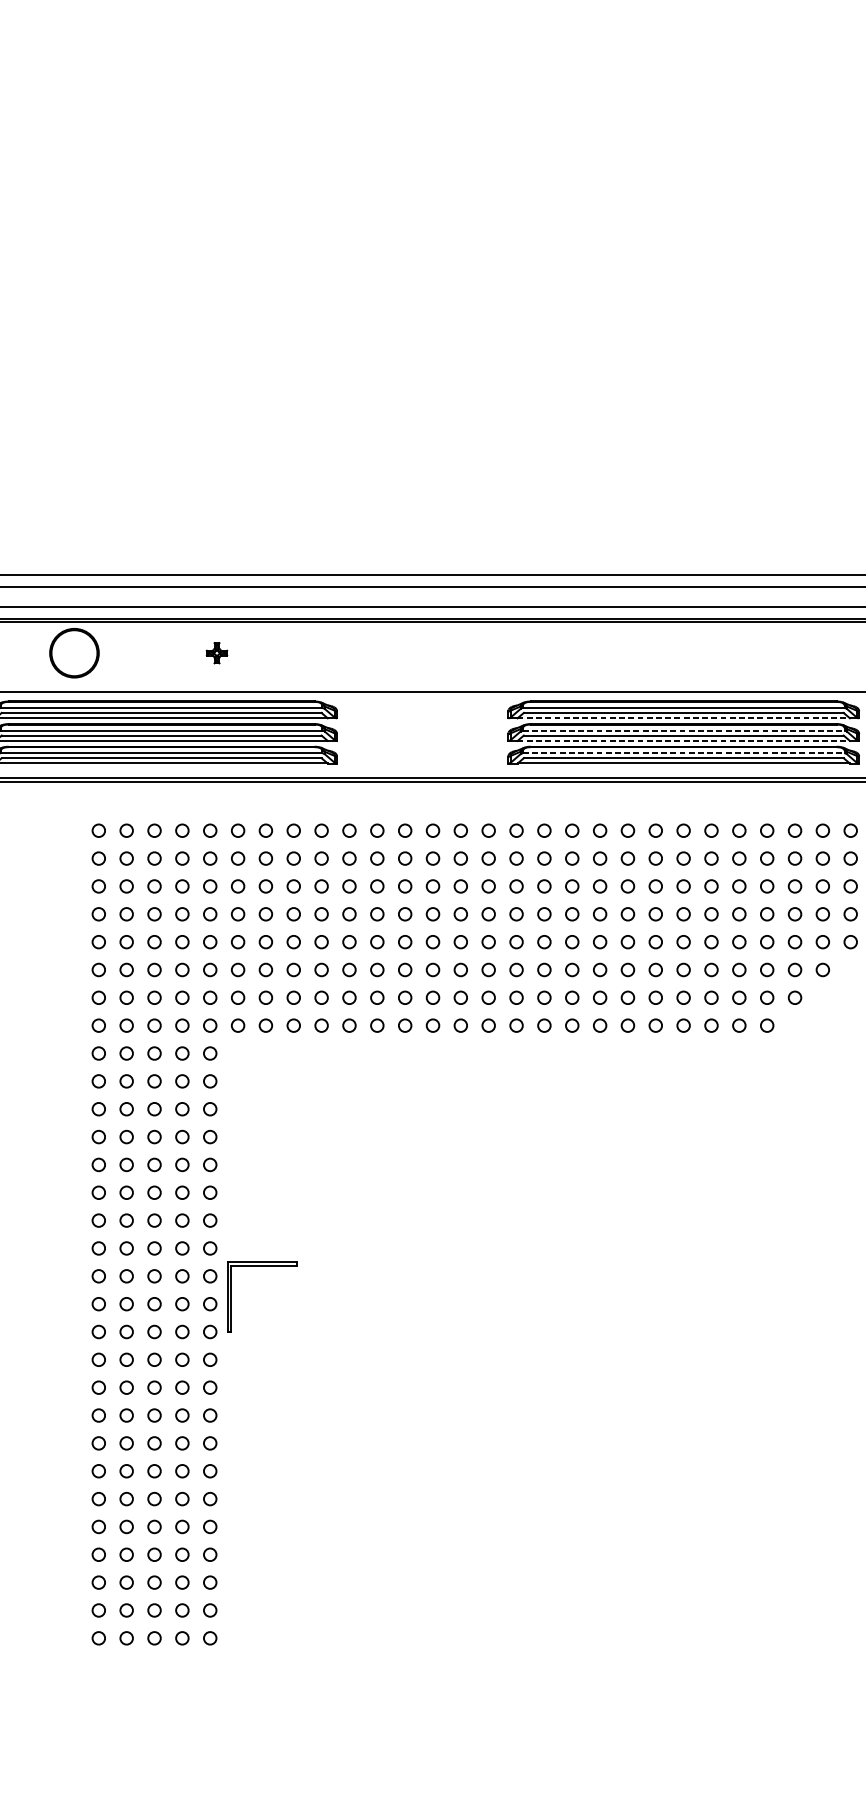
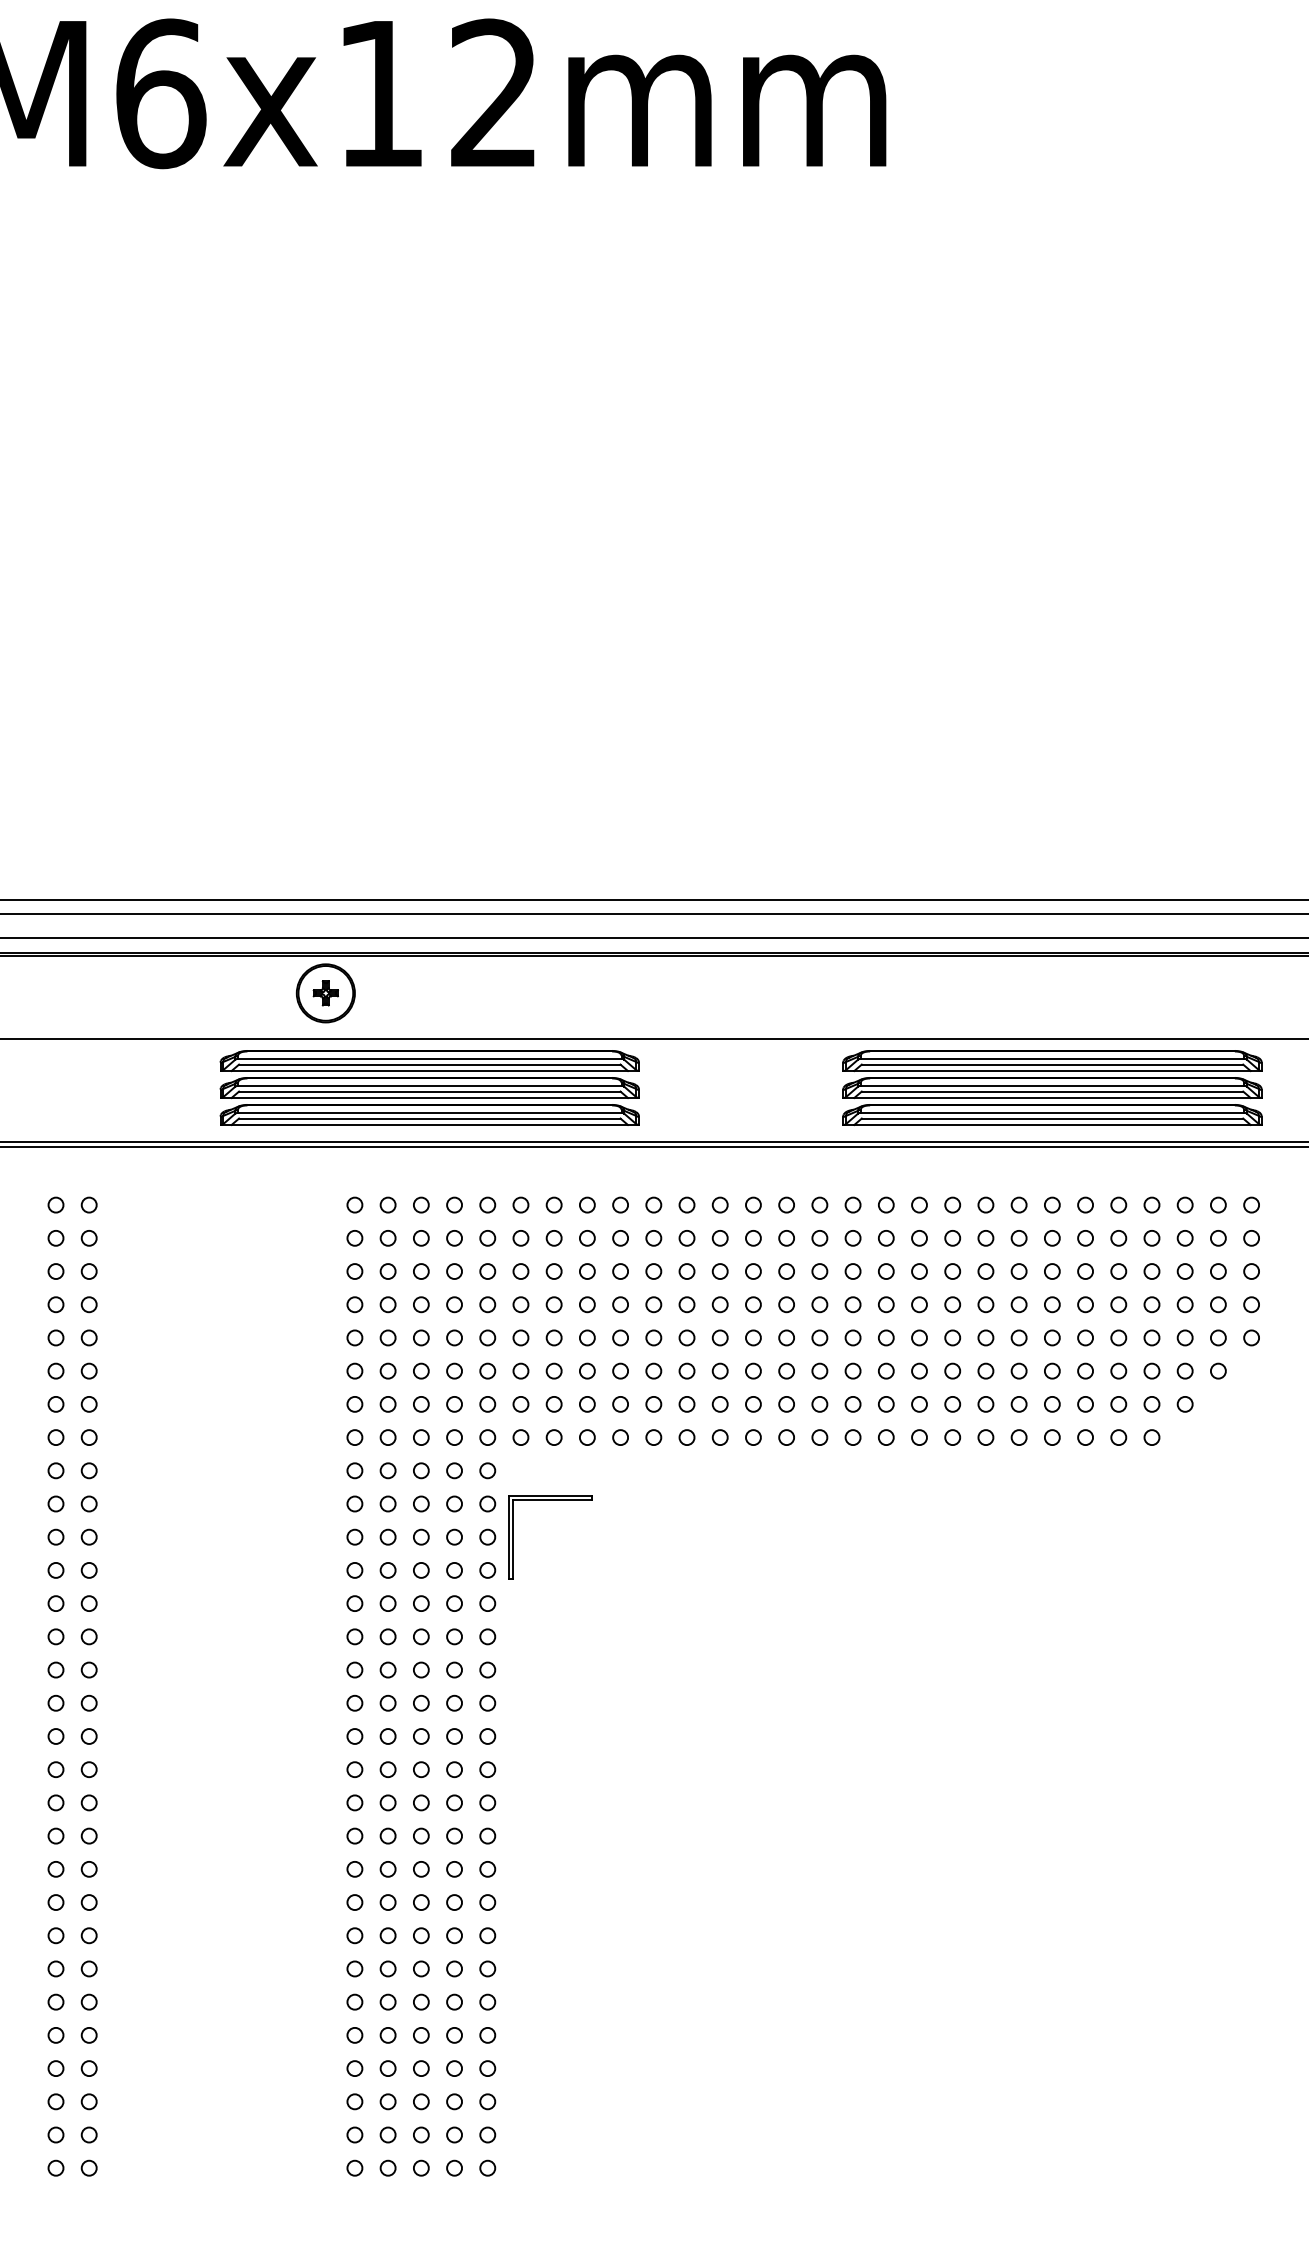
part: (216, 653) -> (325, 993), moved
line: (684, 717) -> (1053, 1070), dashed -> solid
line: (683, 730) -> (1052, 1085), dashed -> solid
line: (684, 740) -> (1053, 1097), dashed -> solid
line: (683, 753) -> (1052, 1112), dashed -> solid
part: (262, 1266) -> (550, 1500), moved

